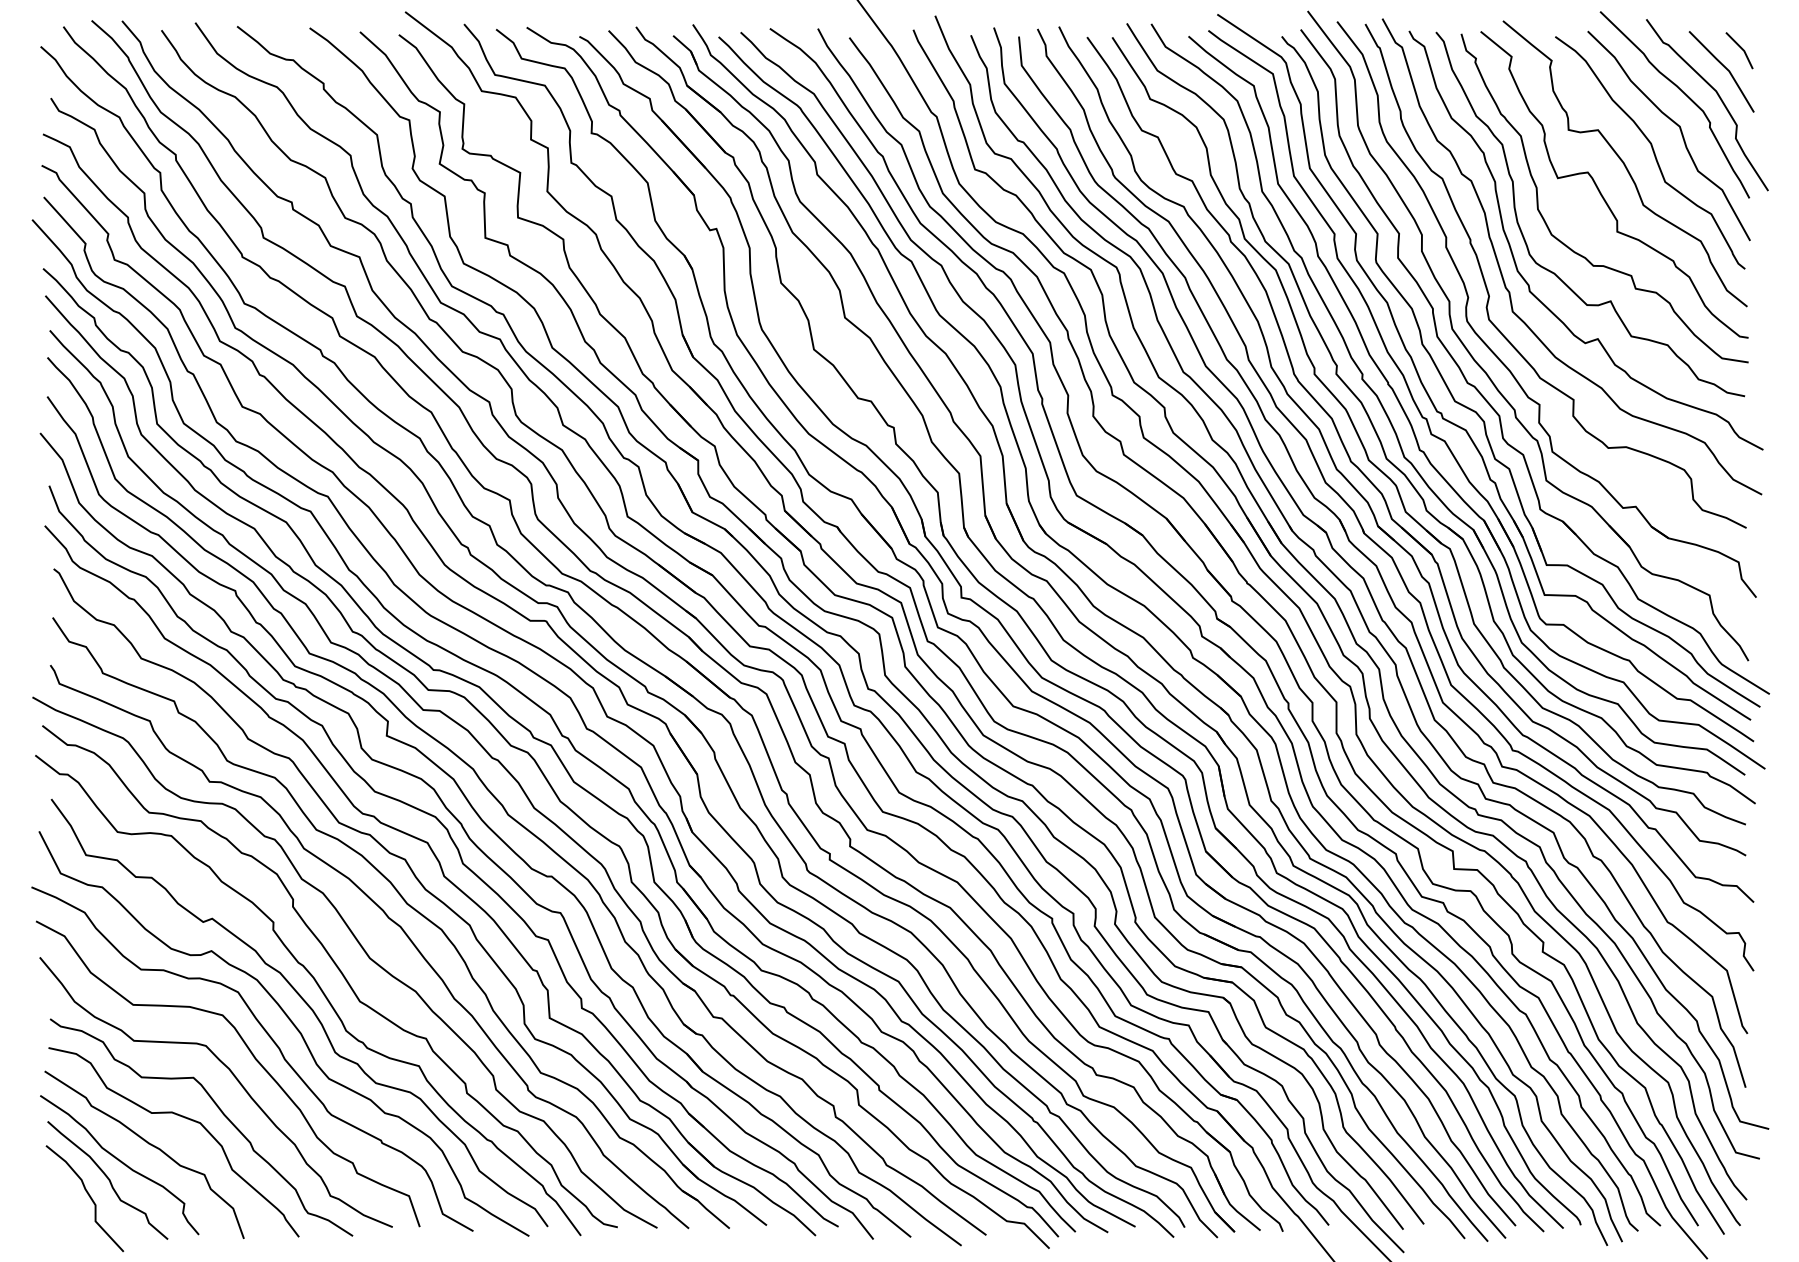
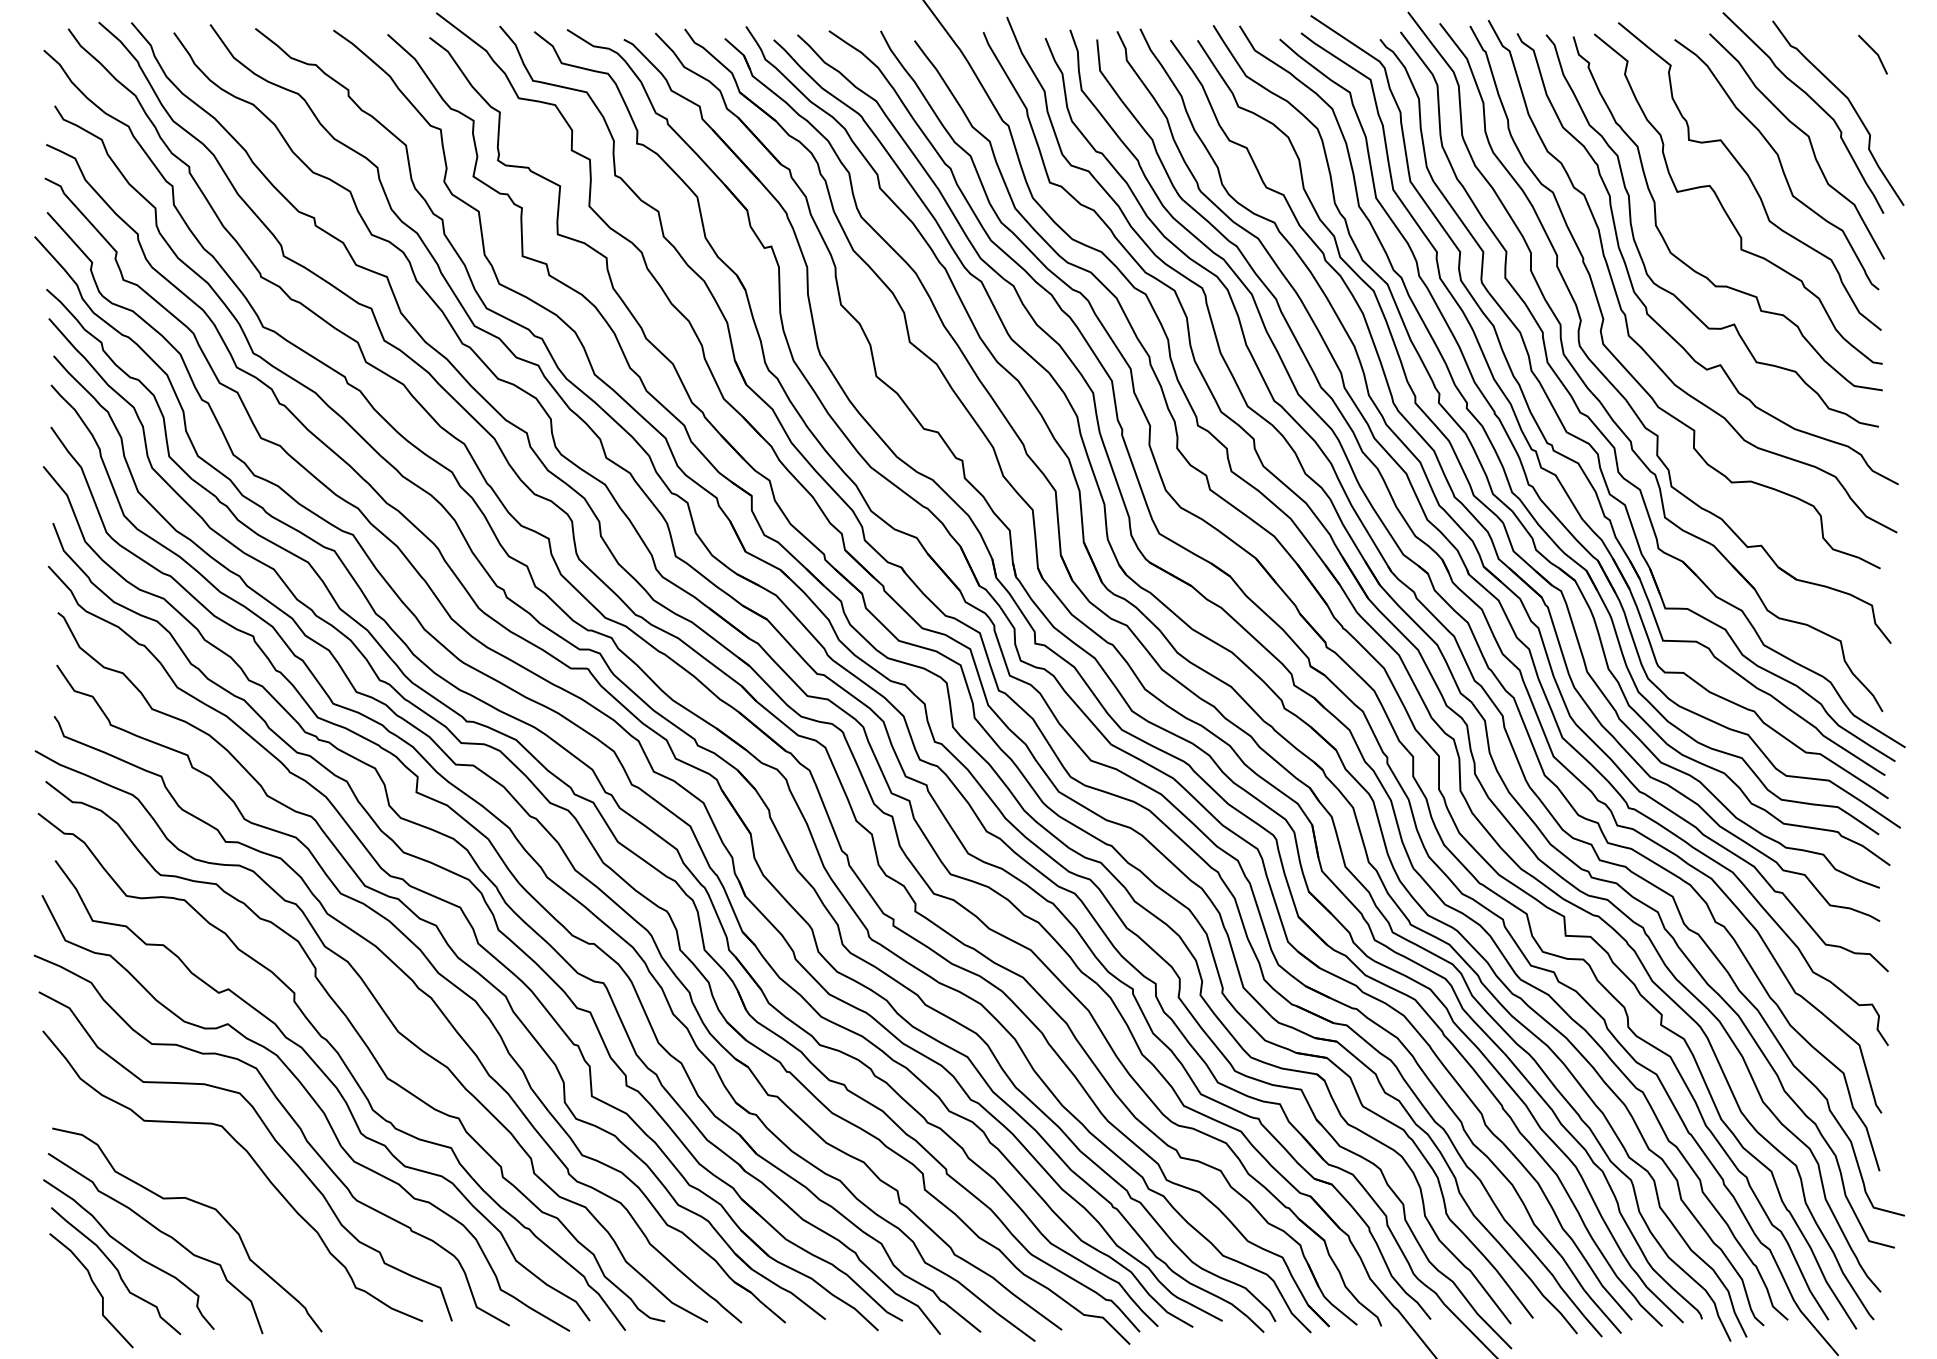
line: (1723, 67) -> (1855, 72), removed
curve: (222, 1114) -> (239, 1200), removed

